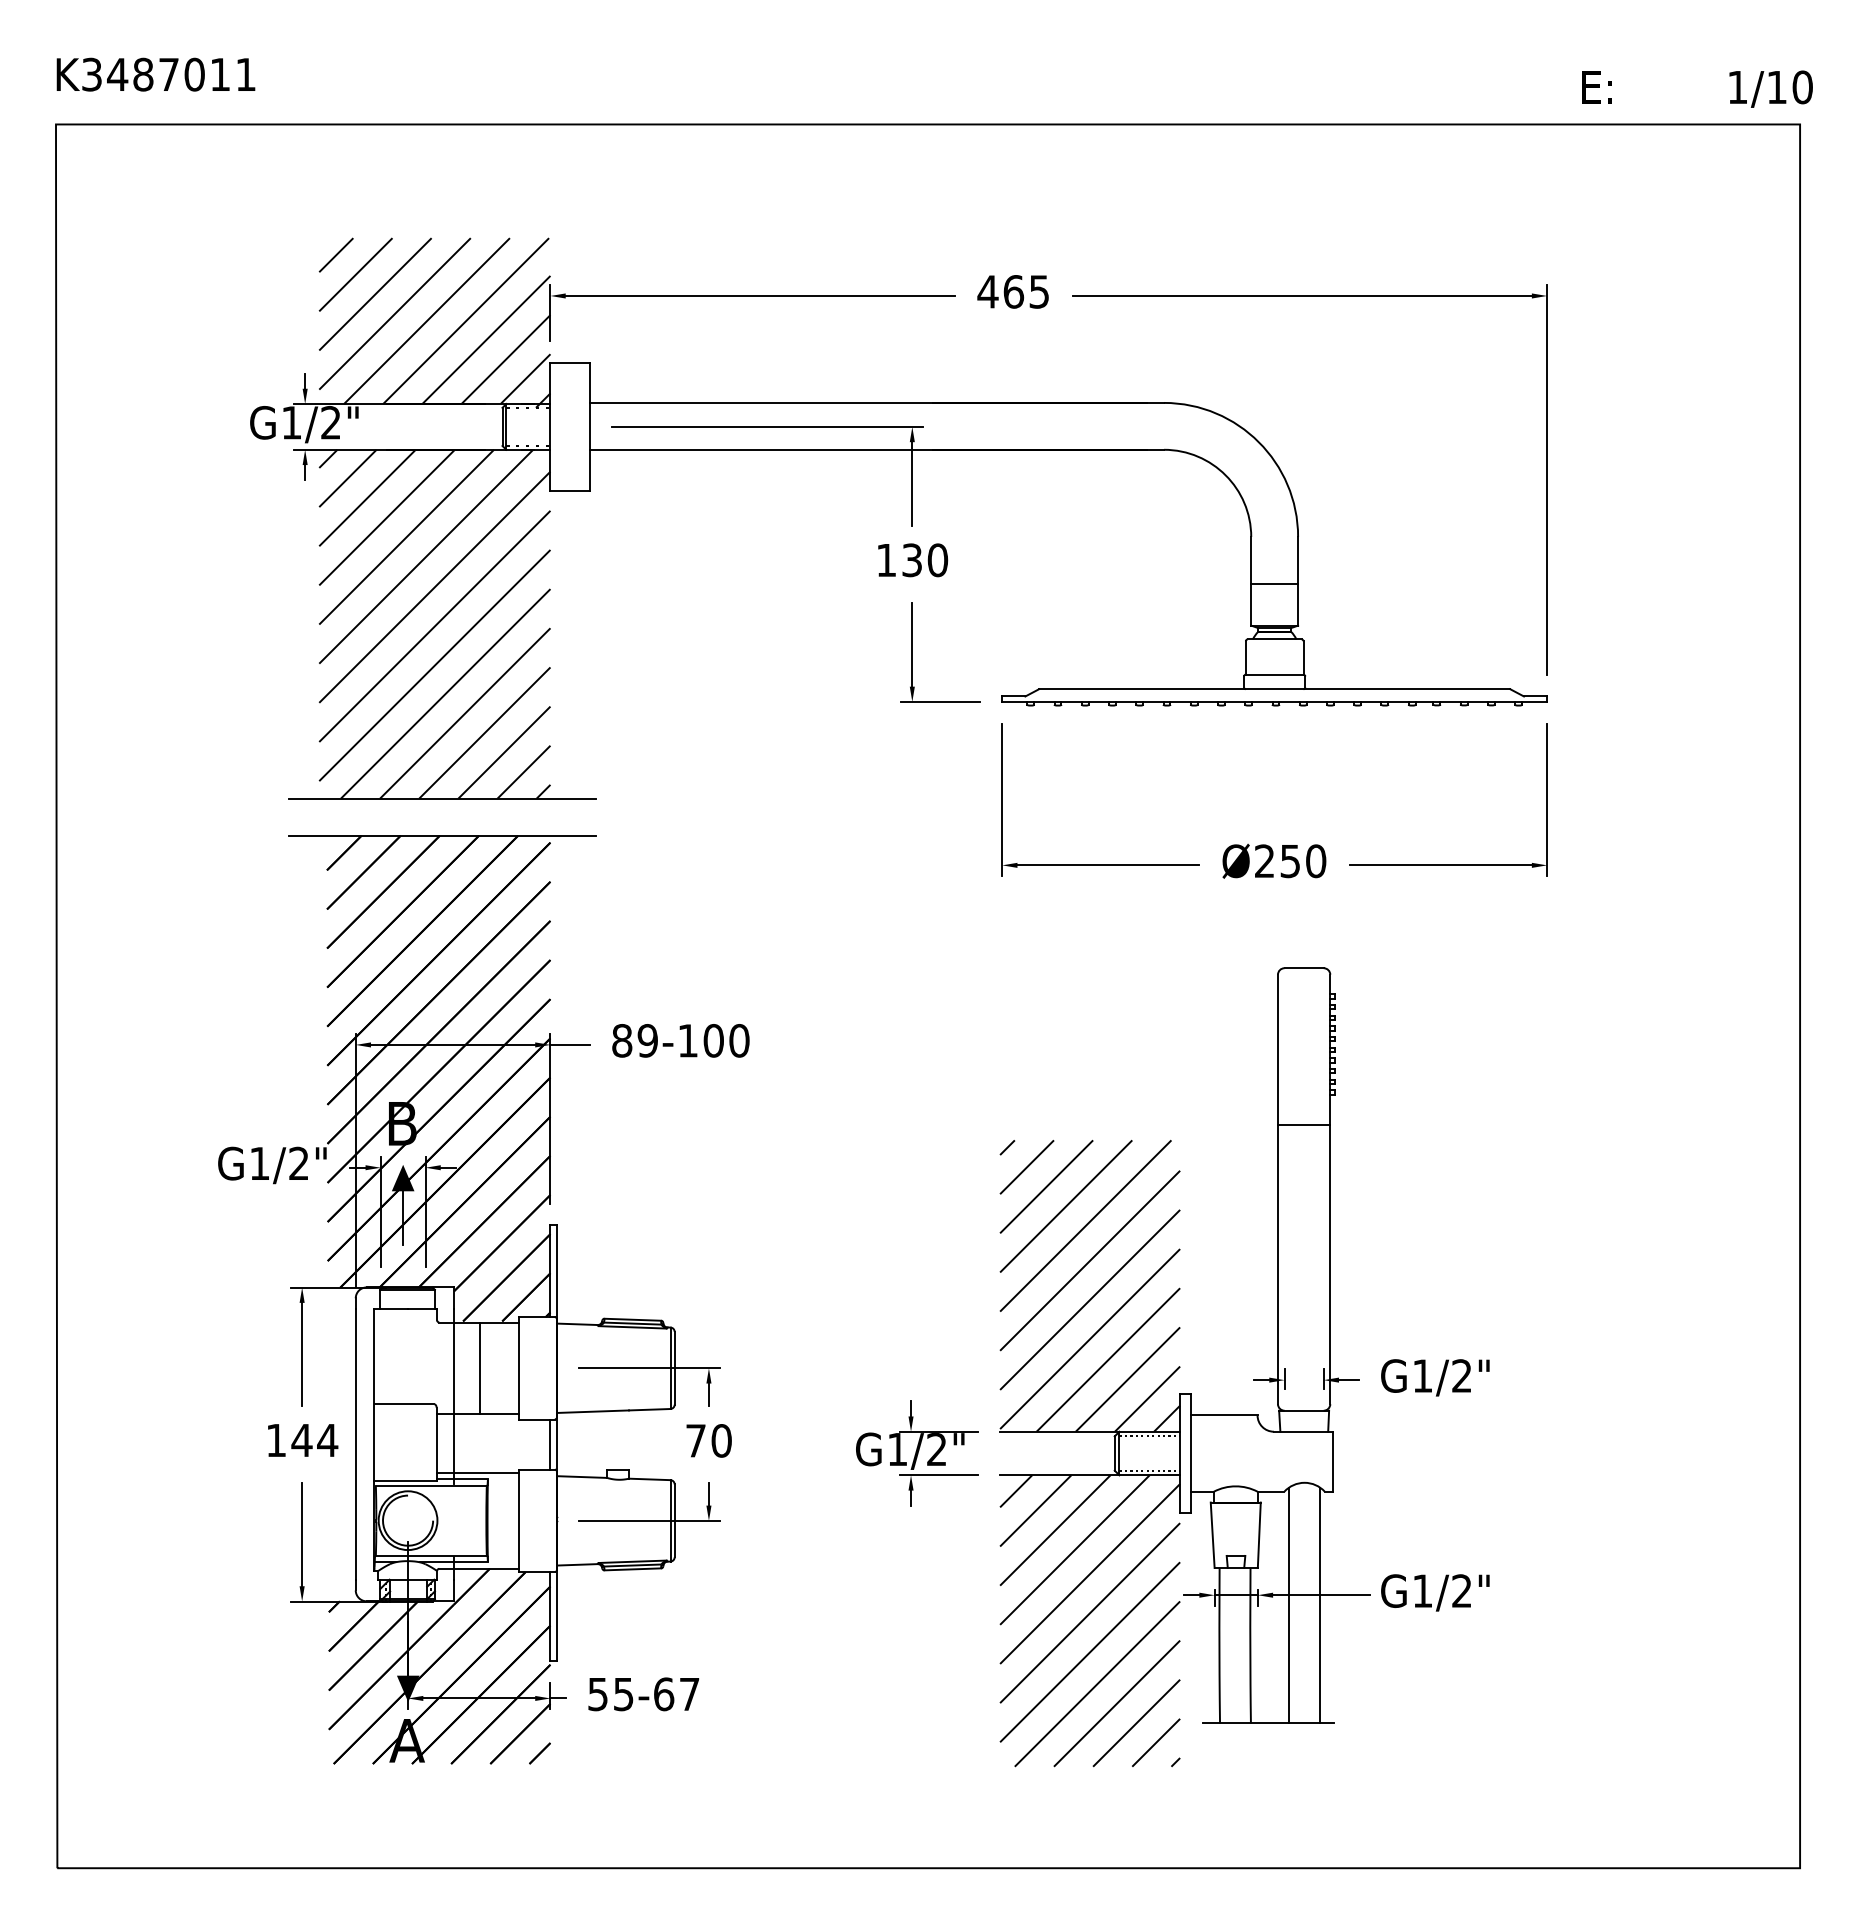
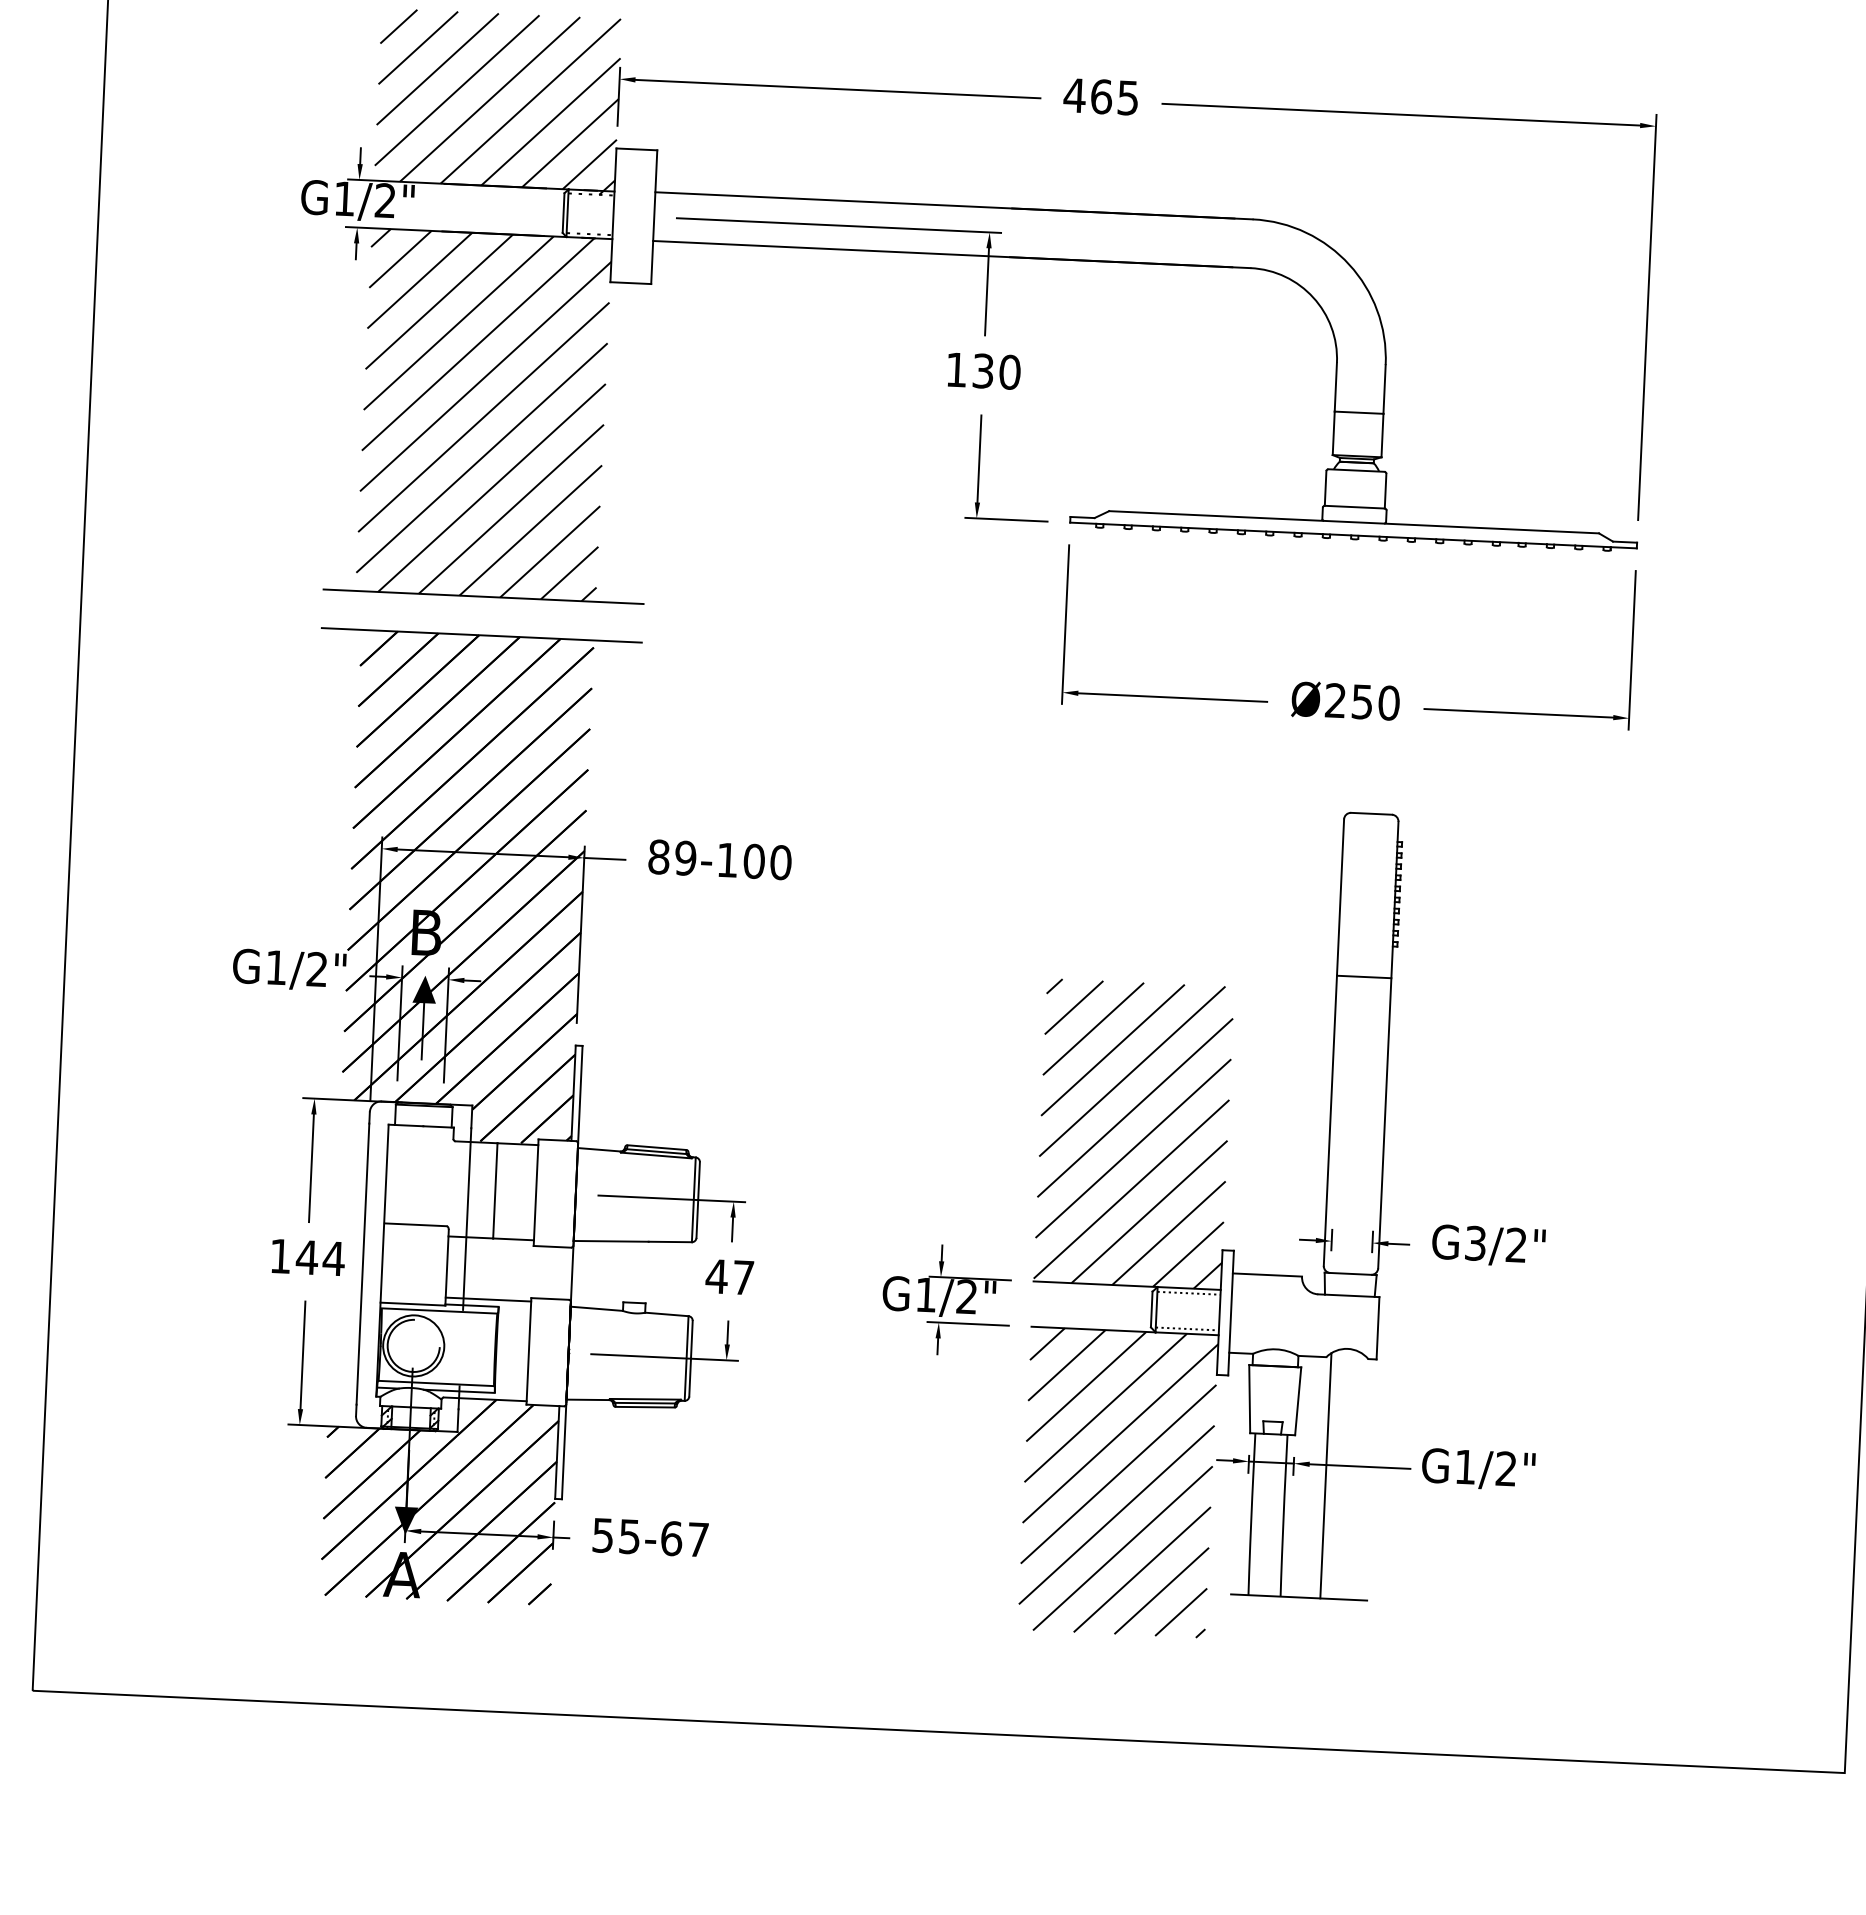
text: (1422, 1375) -> (1475, 1242), G1/2" -> G3/2"
text: (708, 1440) -> (729, 1276), 70 -> 47
line: (550, 1444) -> (565, 1273), removed
line: (1320, 1605) -> (1358, 1477), removed

